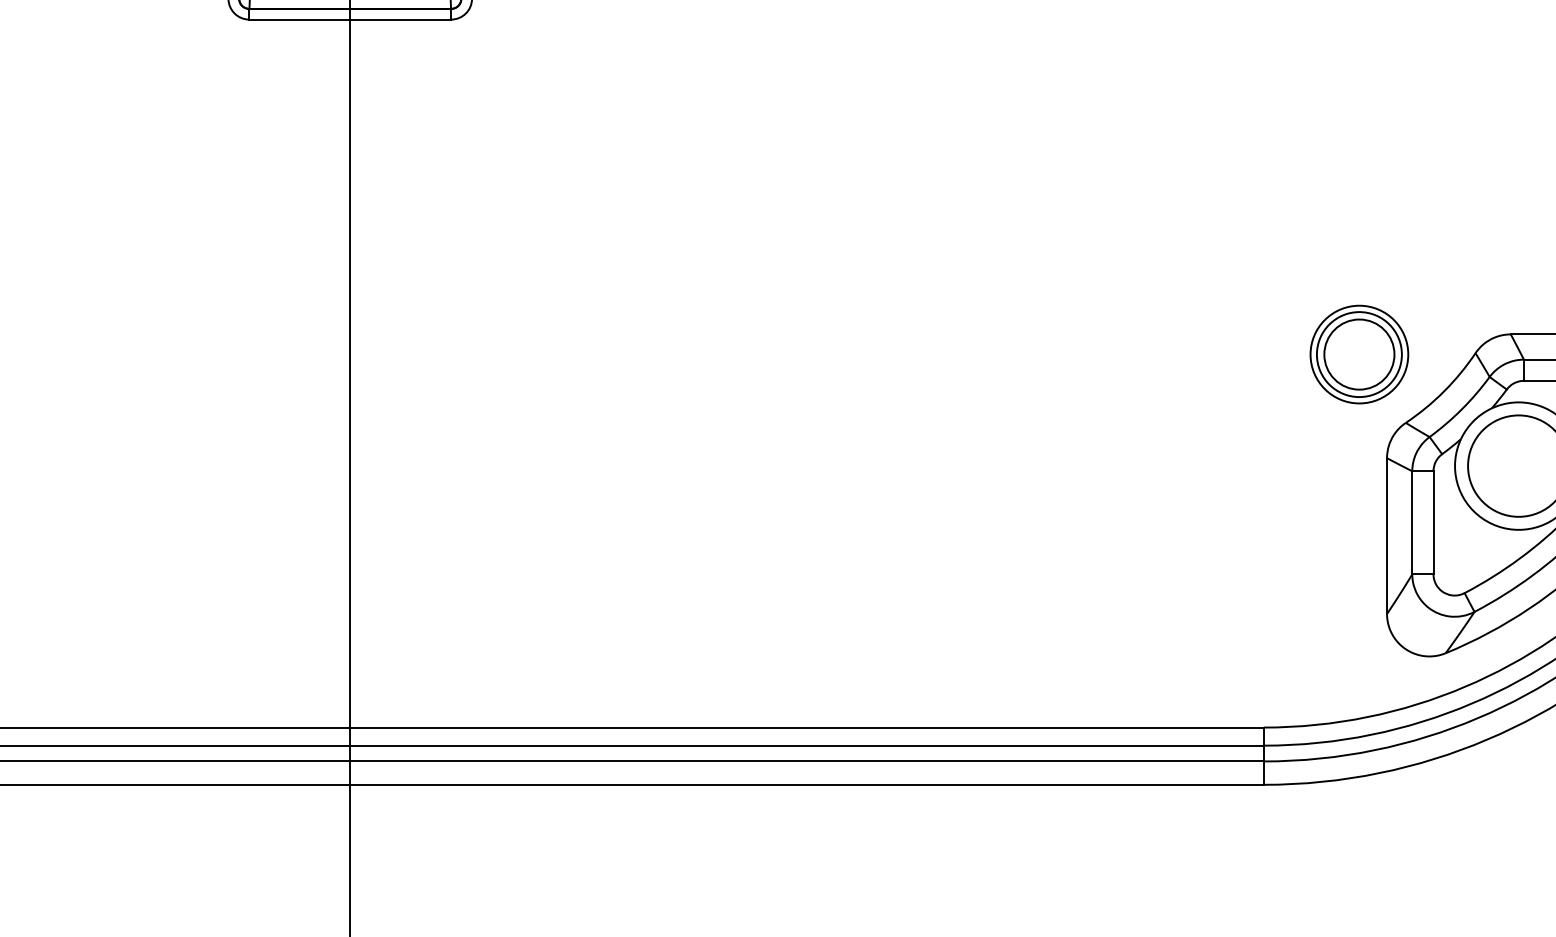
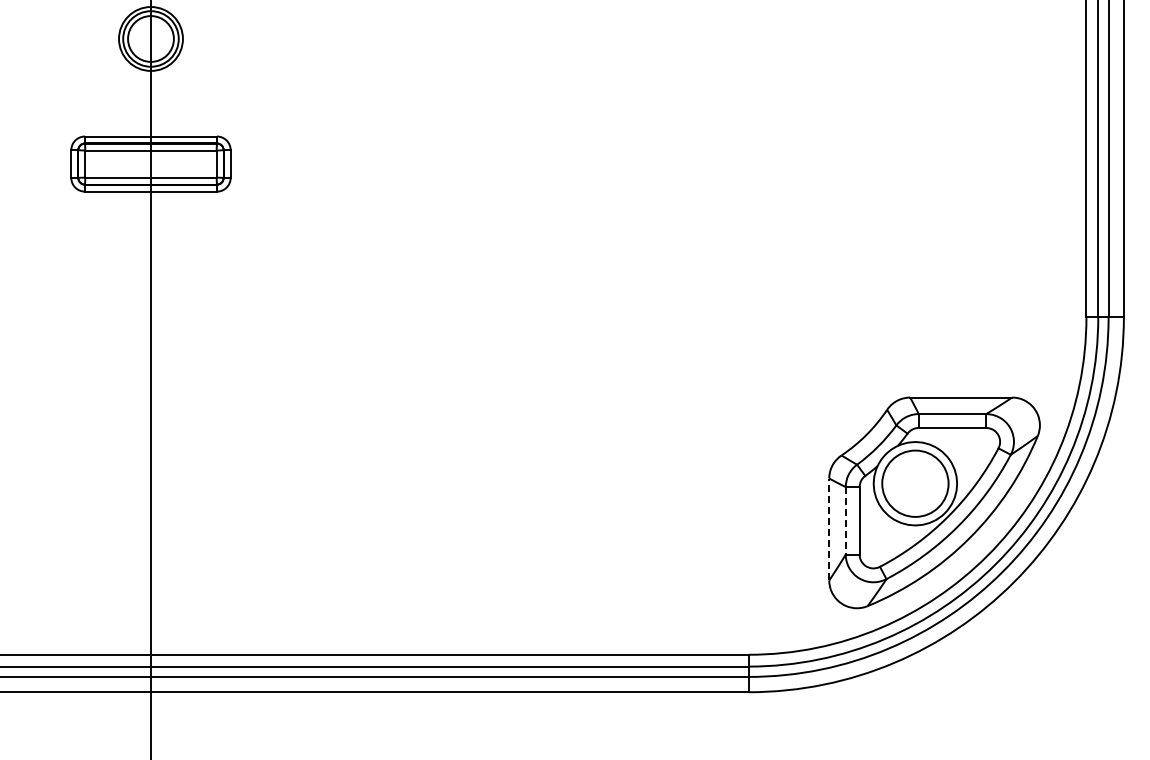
part: (1358, 354) -> (810, 410), removed
line: (1411, 522) -> (845, 520), solid -> dashed
line: (1387, 536) -> (829, 529), solid -> dashed

